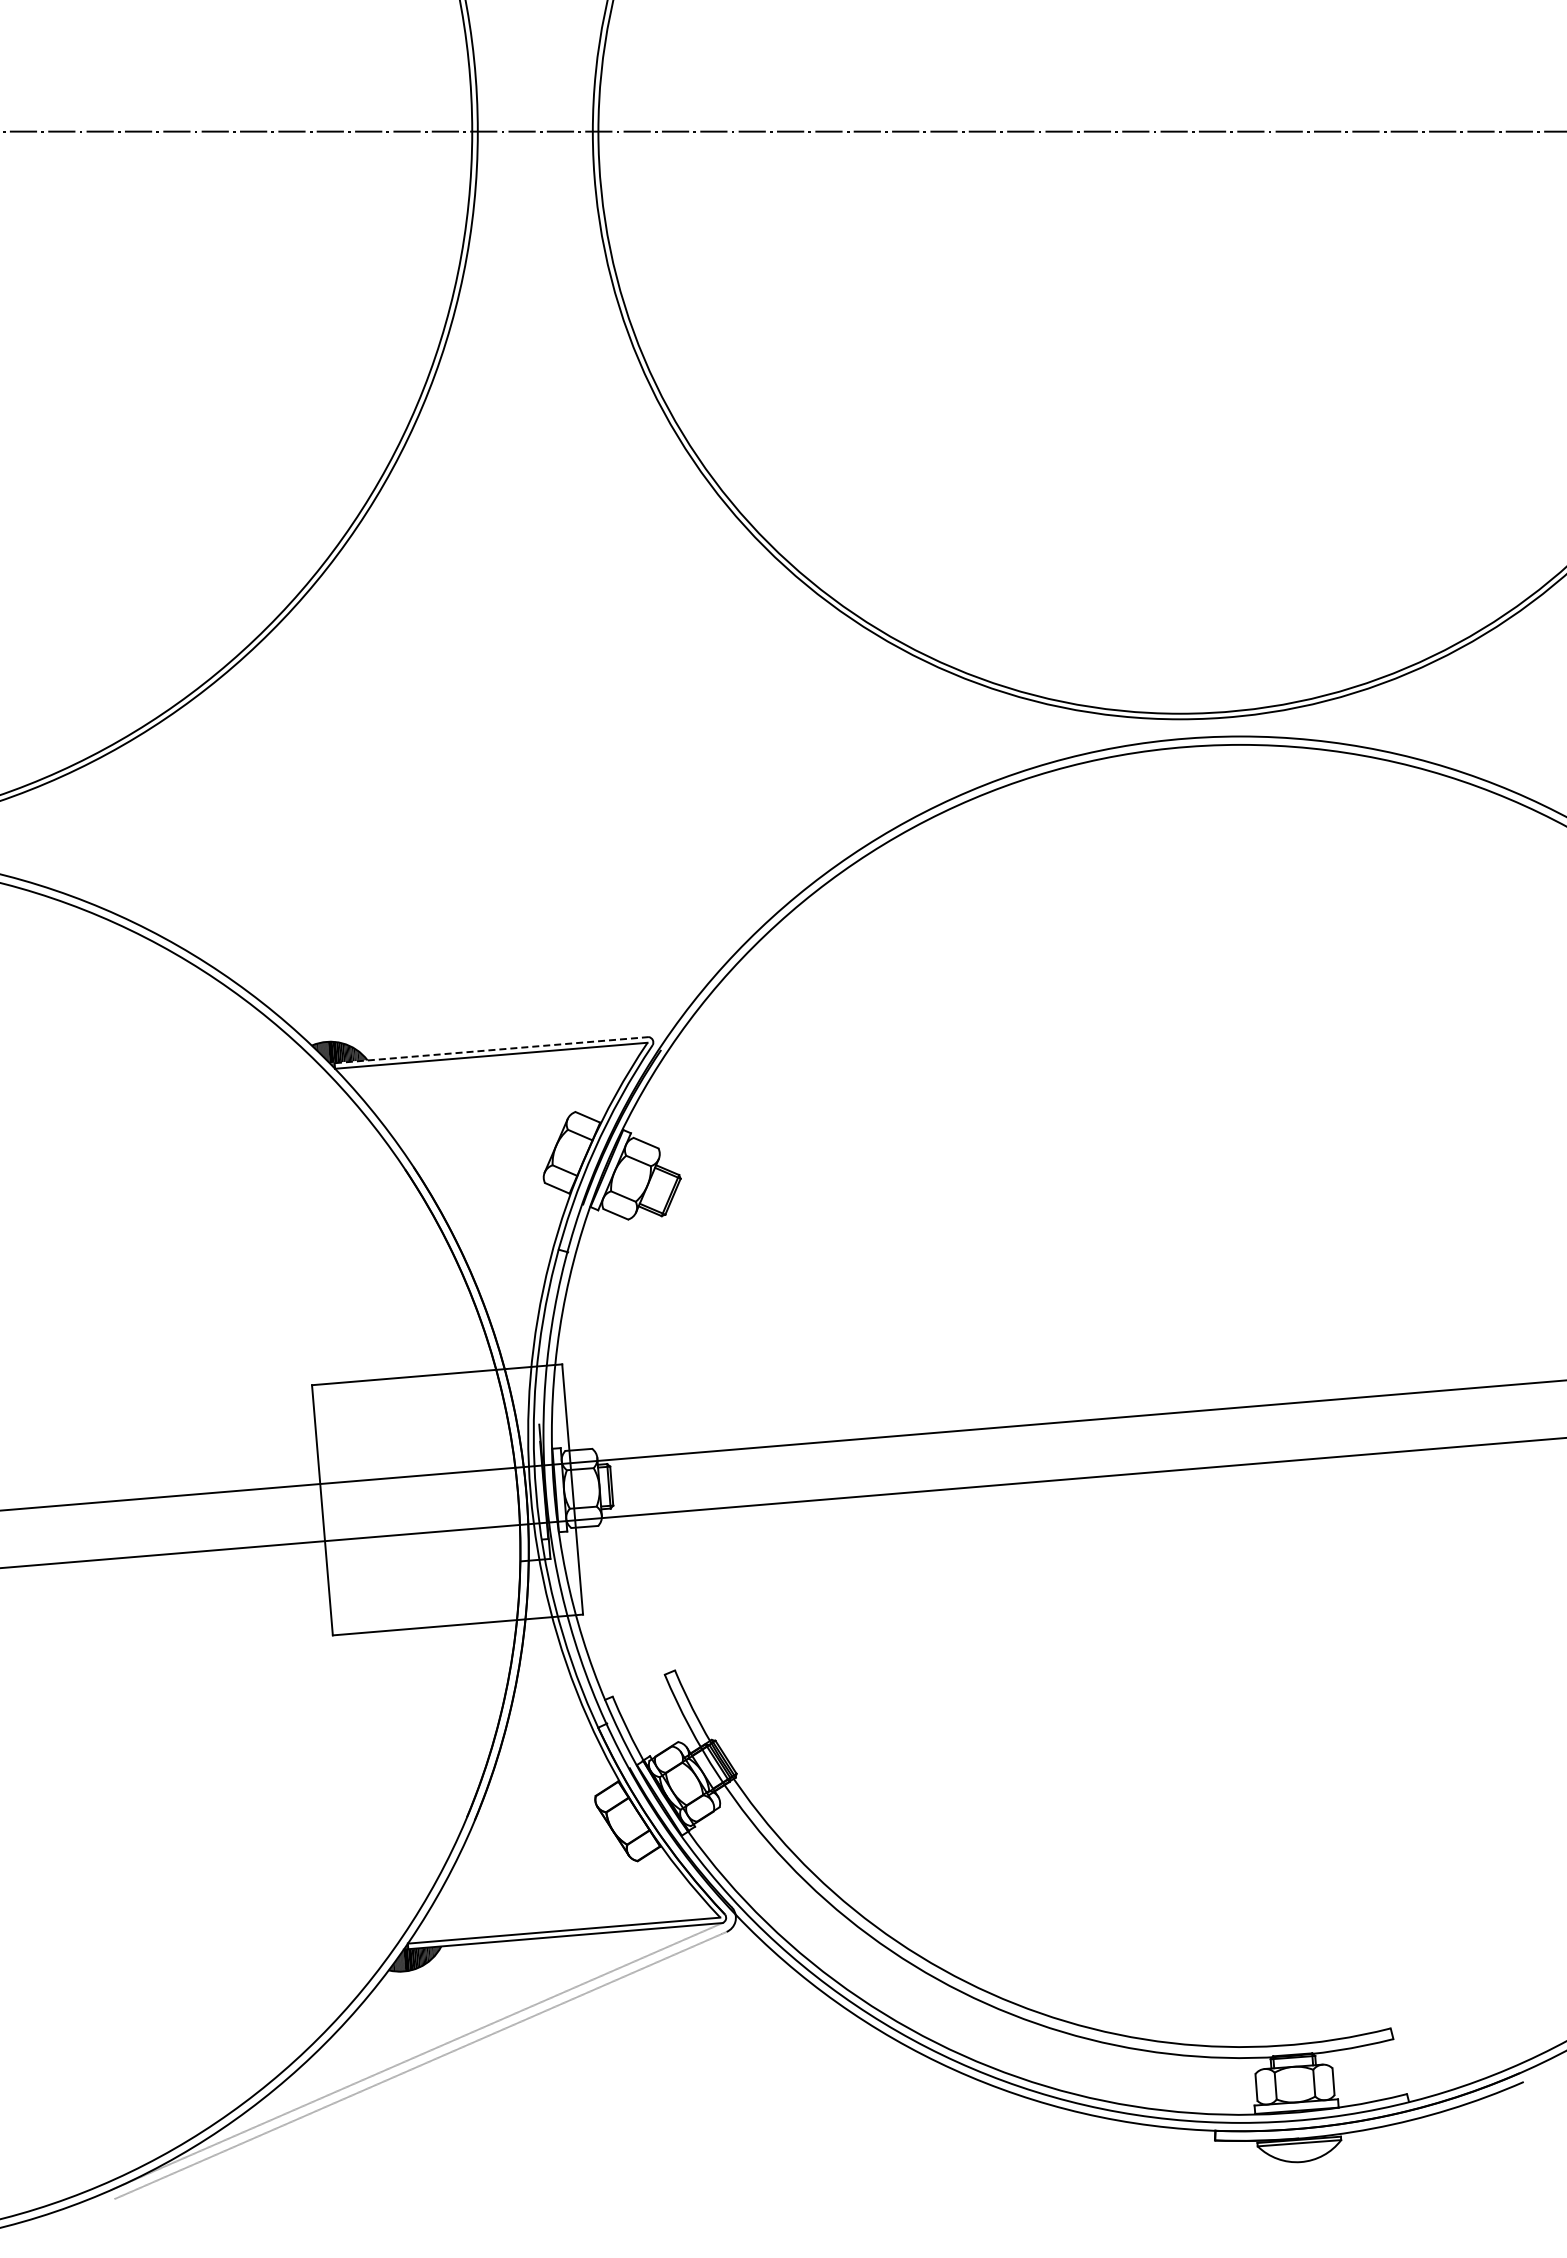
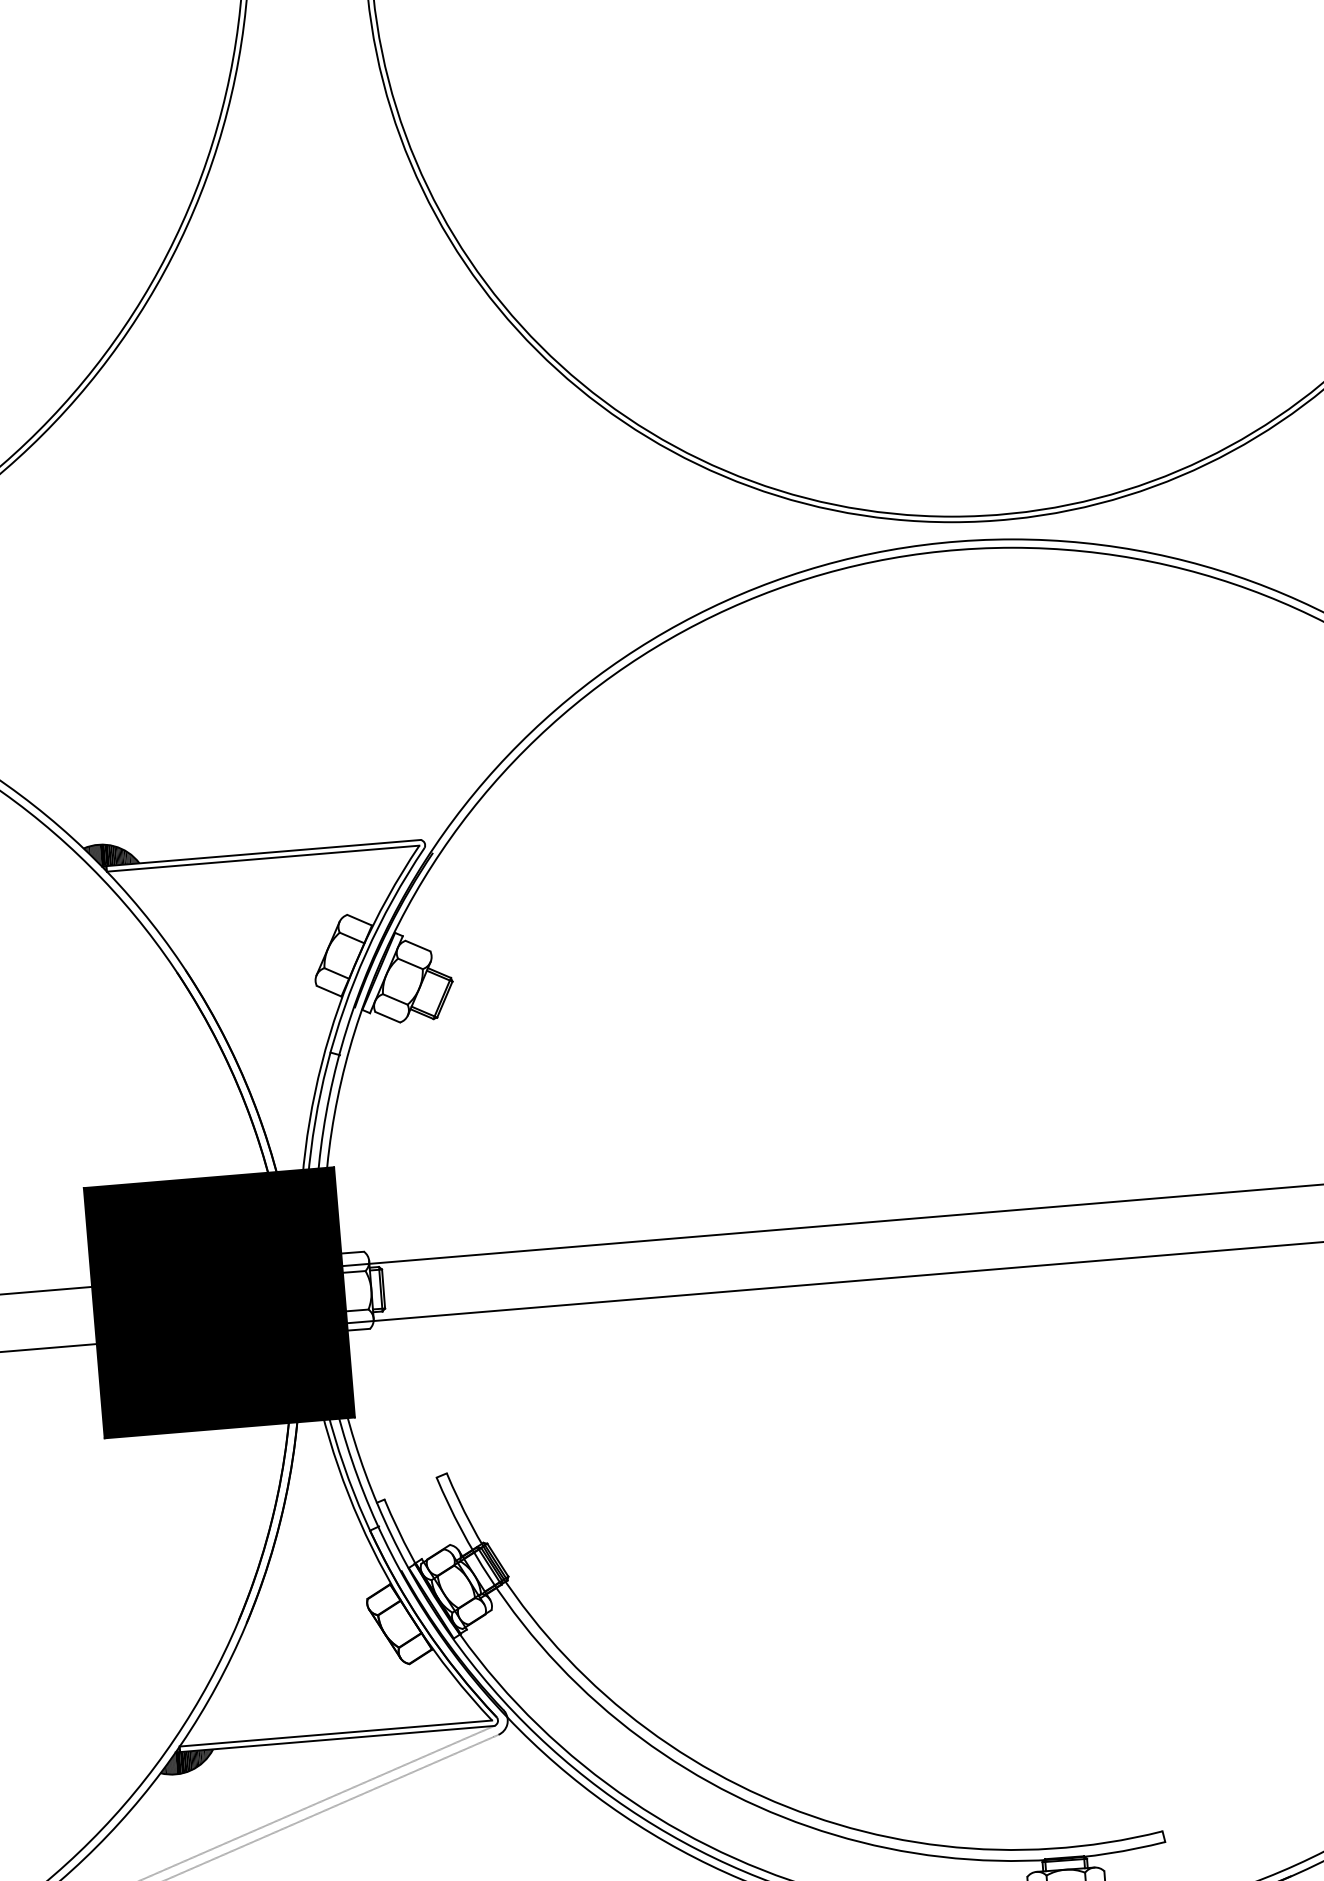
line: (489, 1050) -> (261, 853), dashed -> solid
fill: (447, 1499) -> (219, 1302), added

